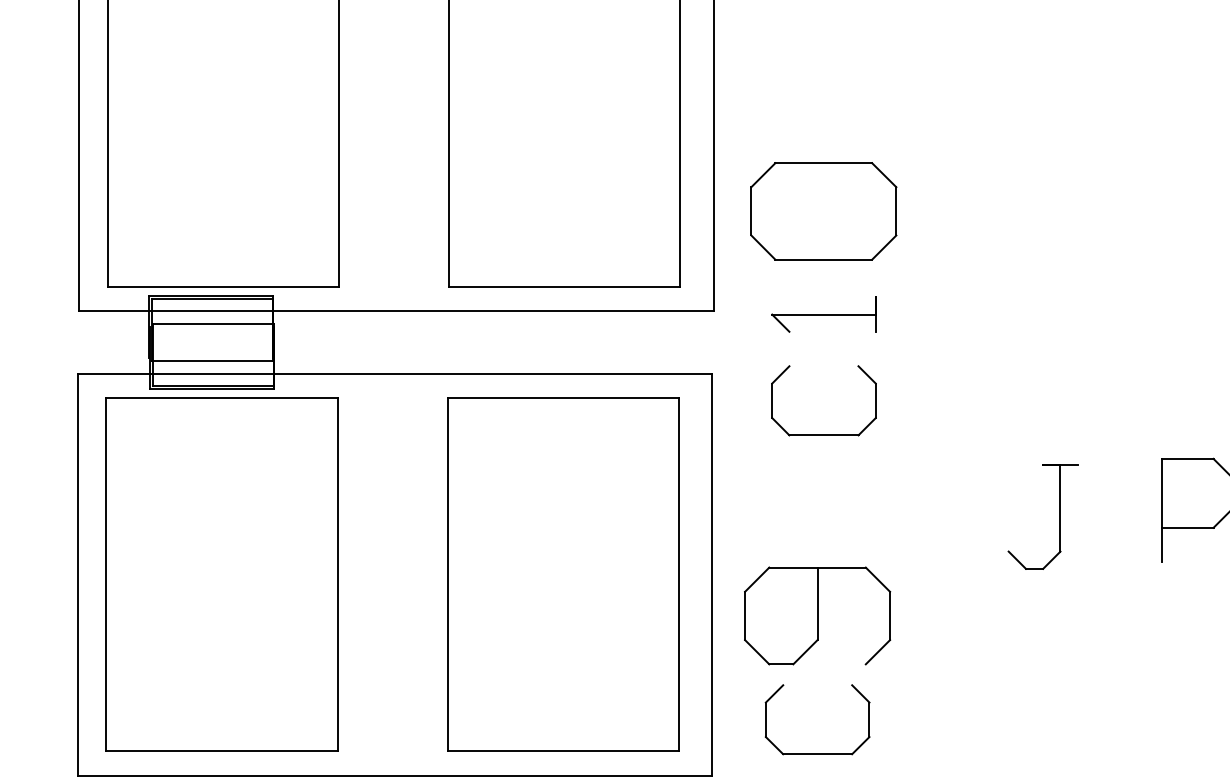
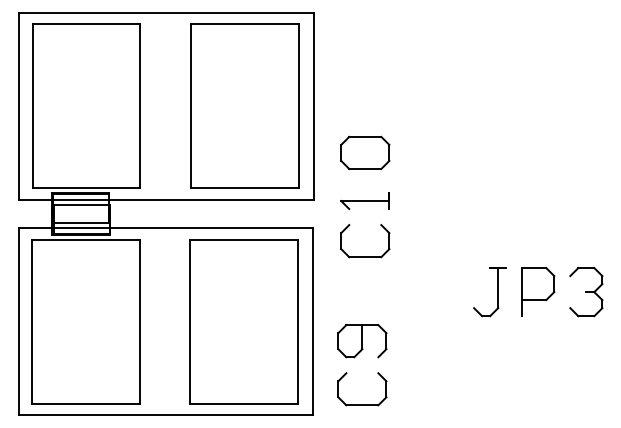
part: (824, 210) -> (365, 152), size x0.71
part: (1059, 517) -> (497, 292), moved
part: (817, 616) -> (362, 341), size x0.71

